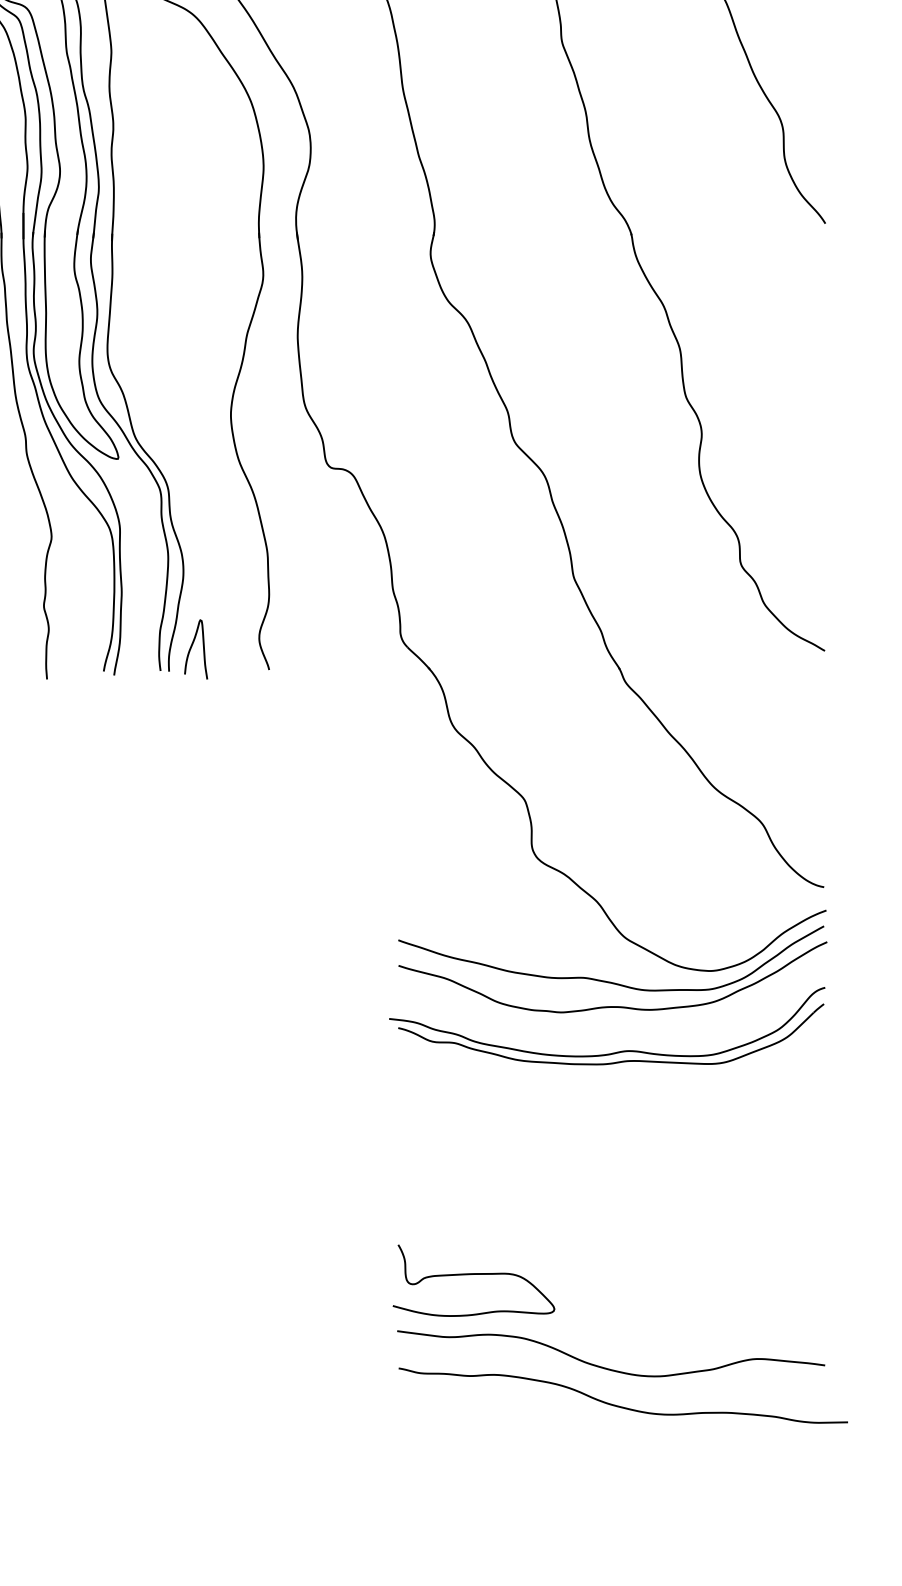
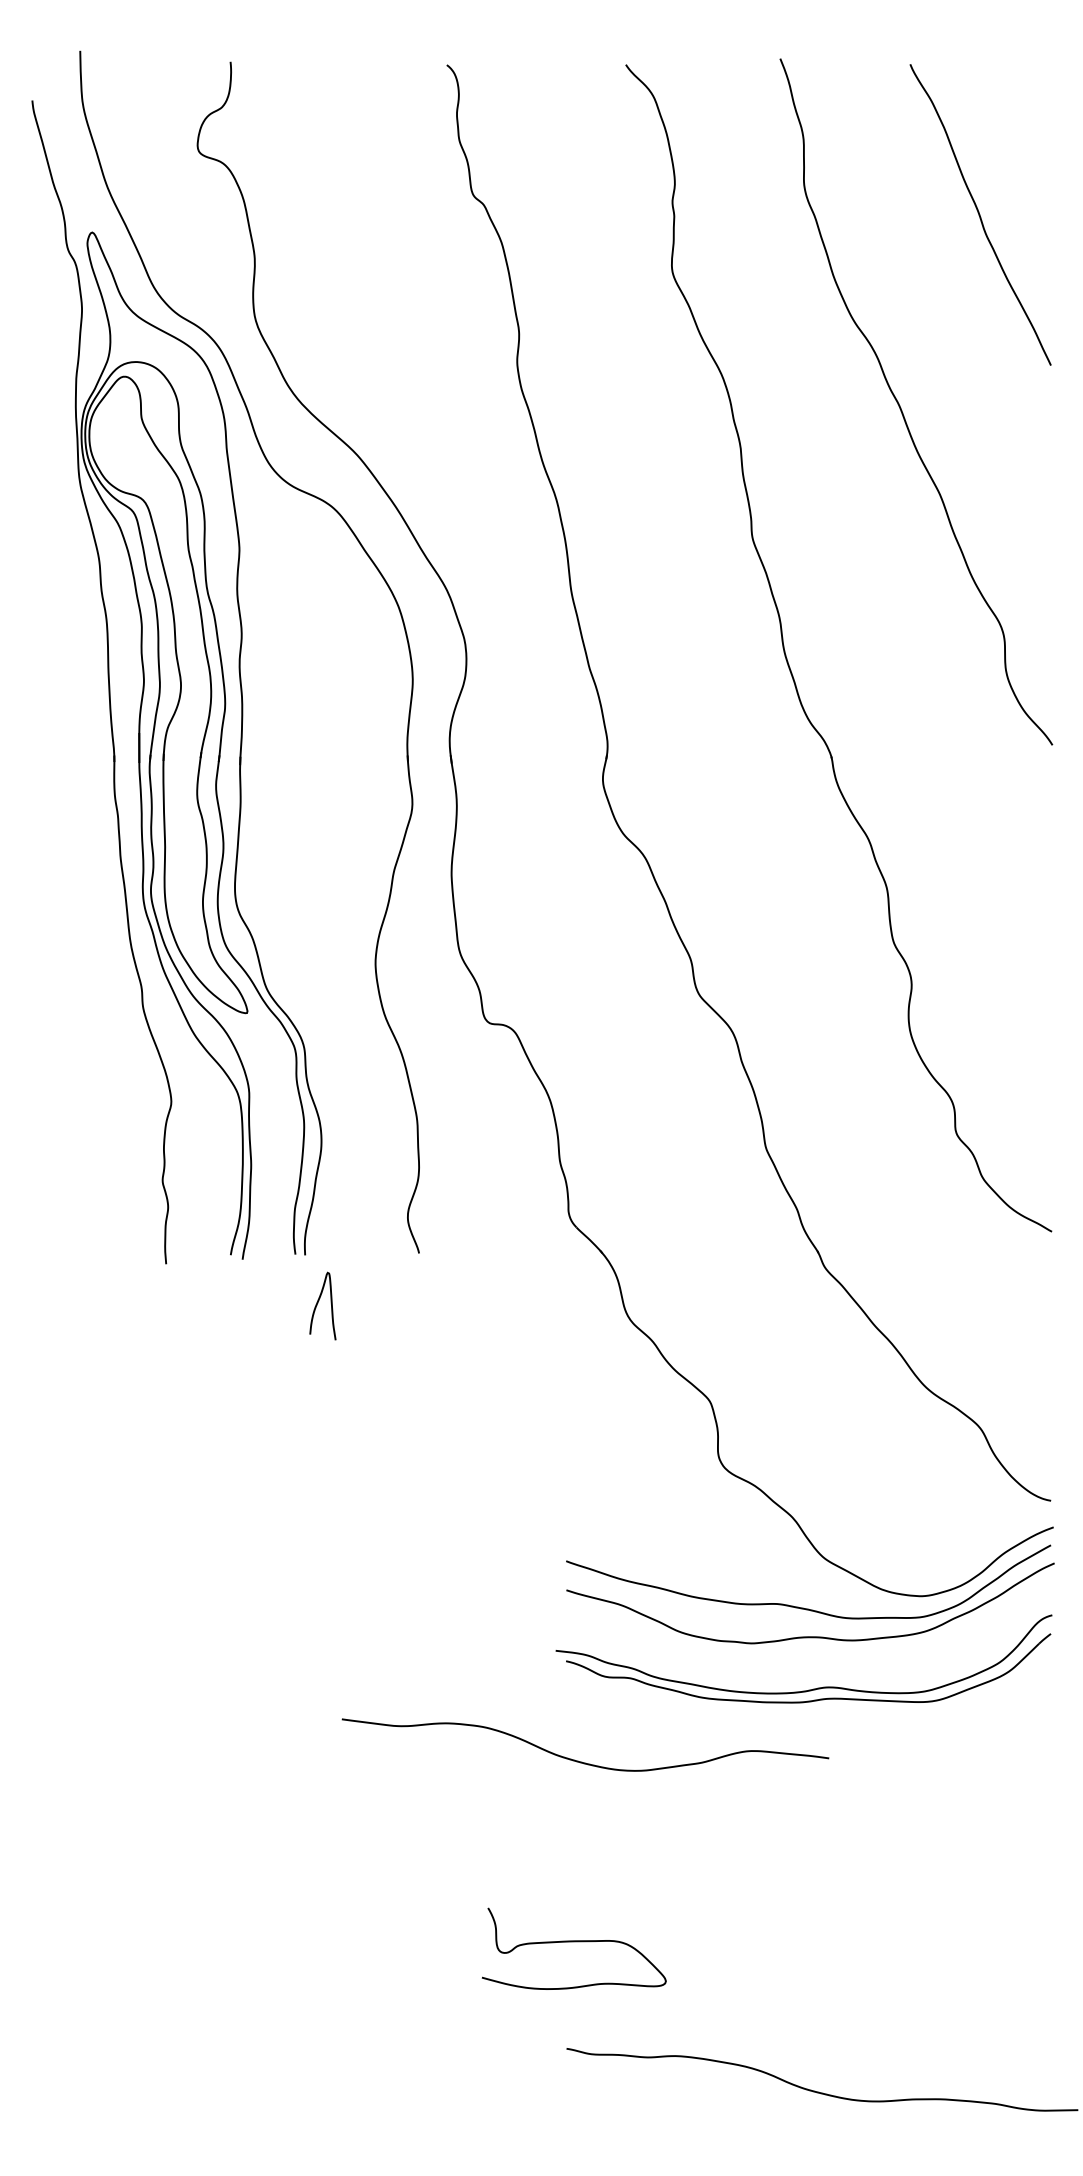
curve: (192, 647) -> (318, 1303), moved
curve: (473, 1275) -> (573, 1942), moved
curve: (608, 1368) -> (582, 1761), moved

